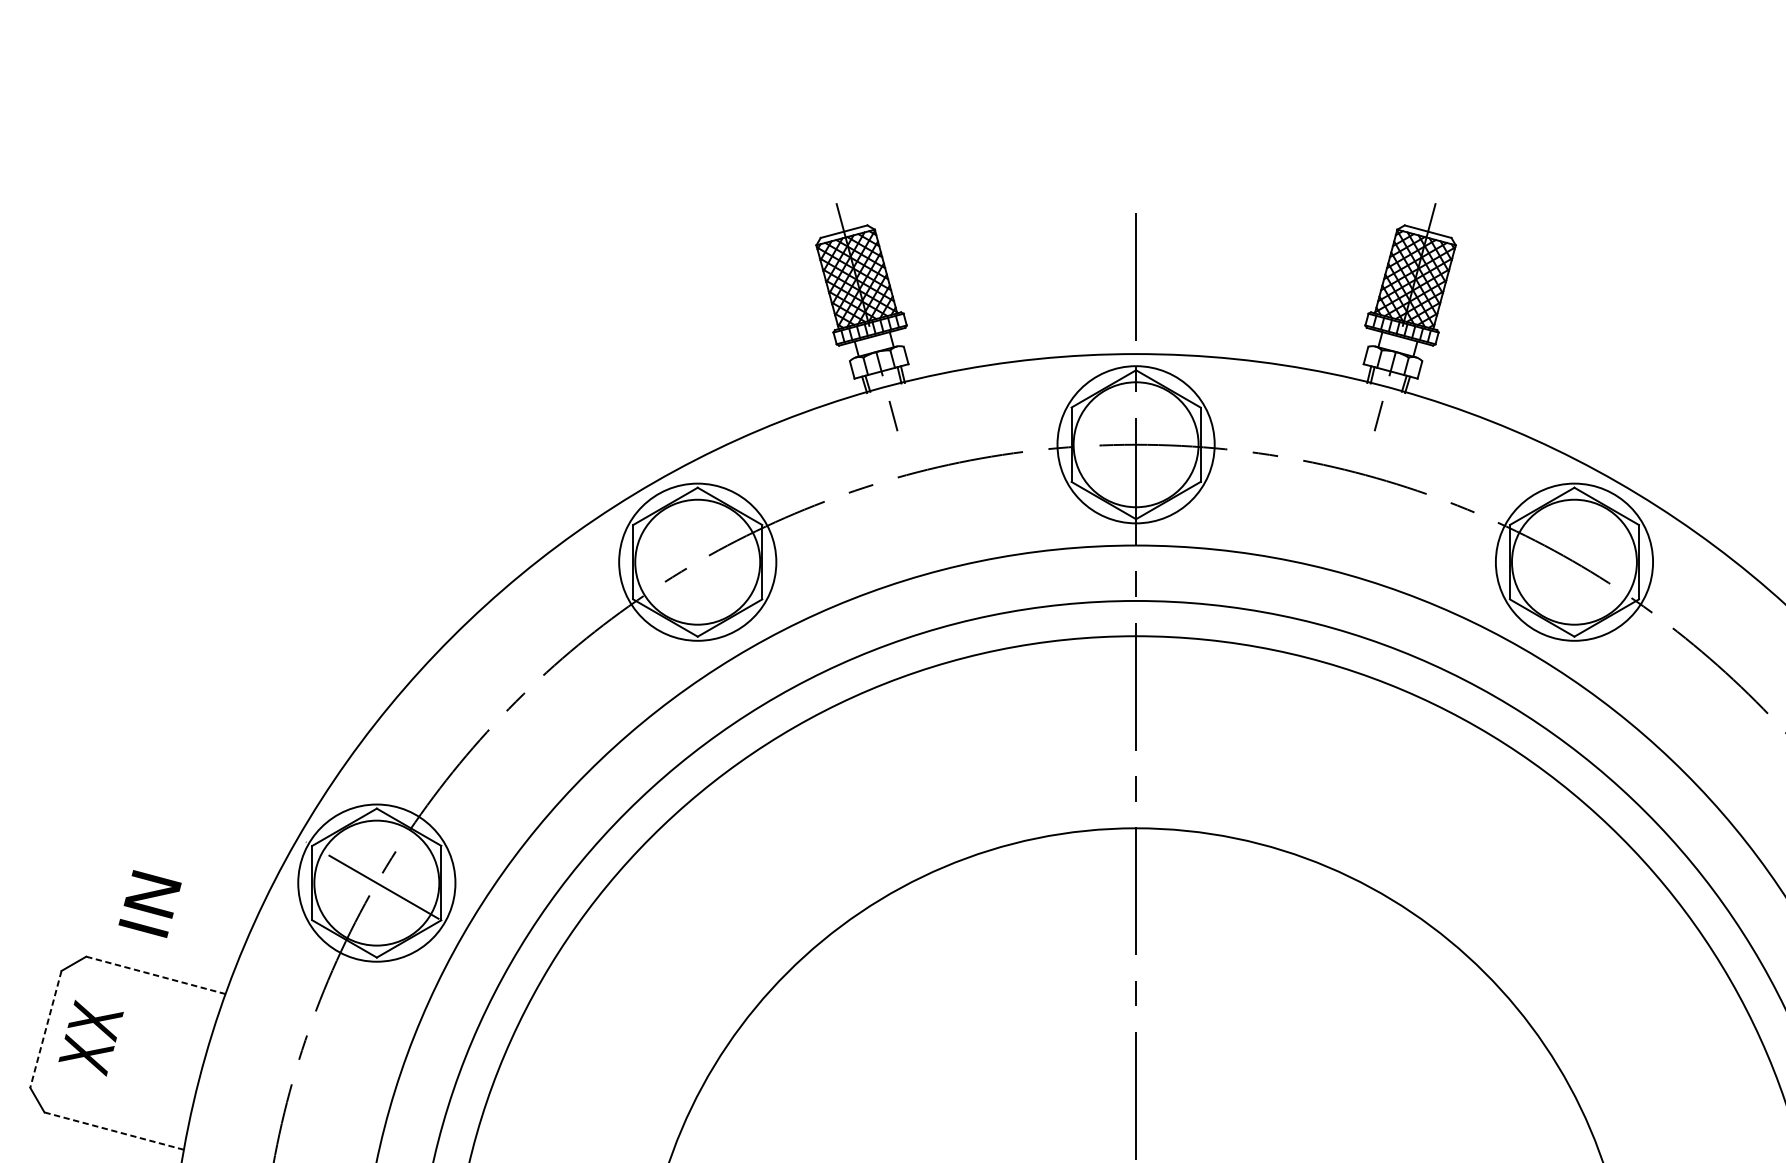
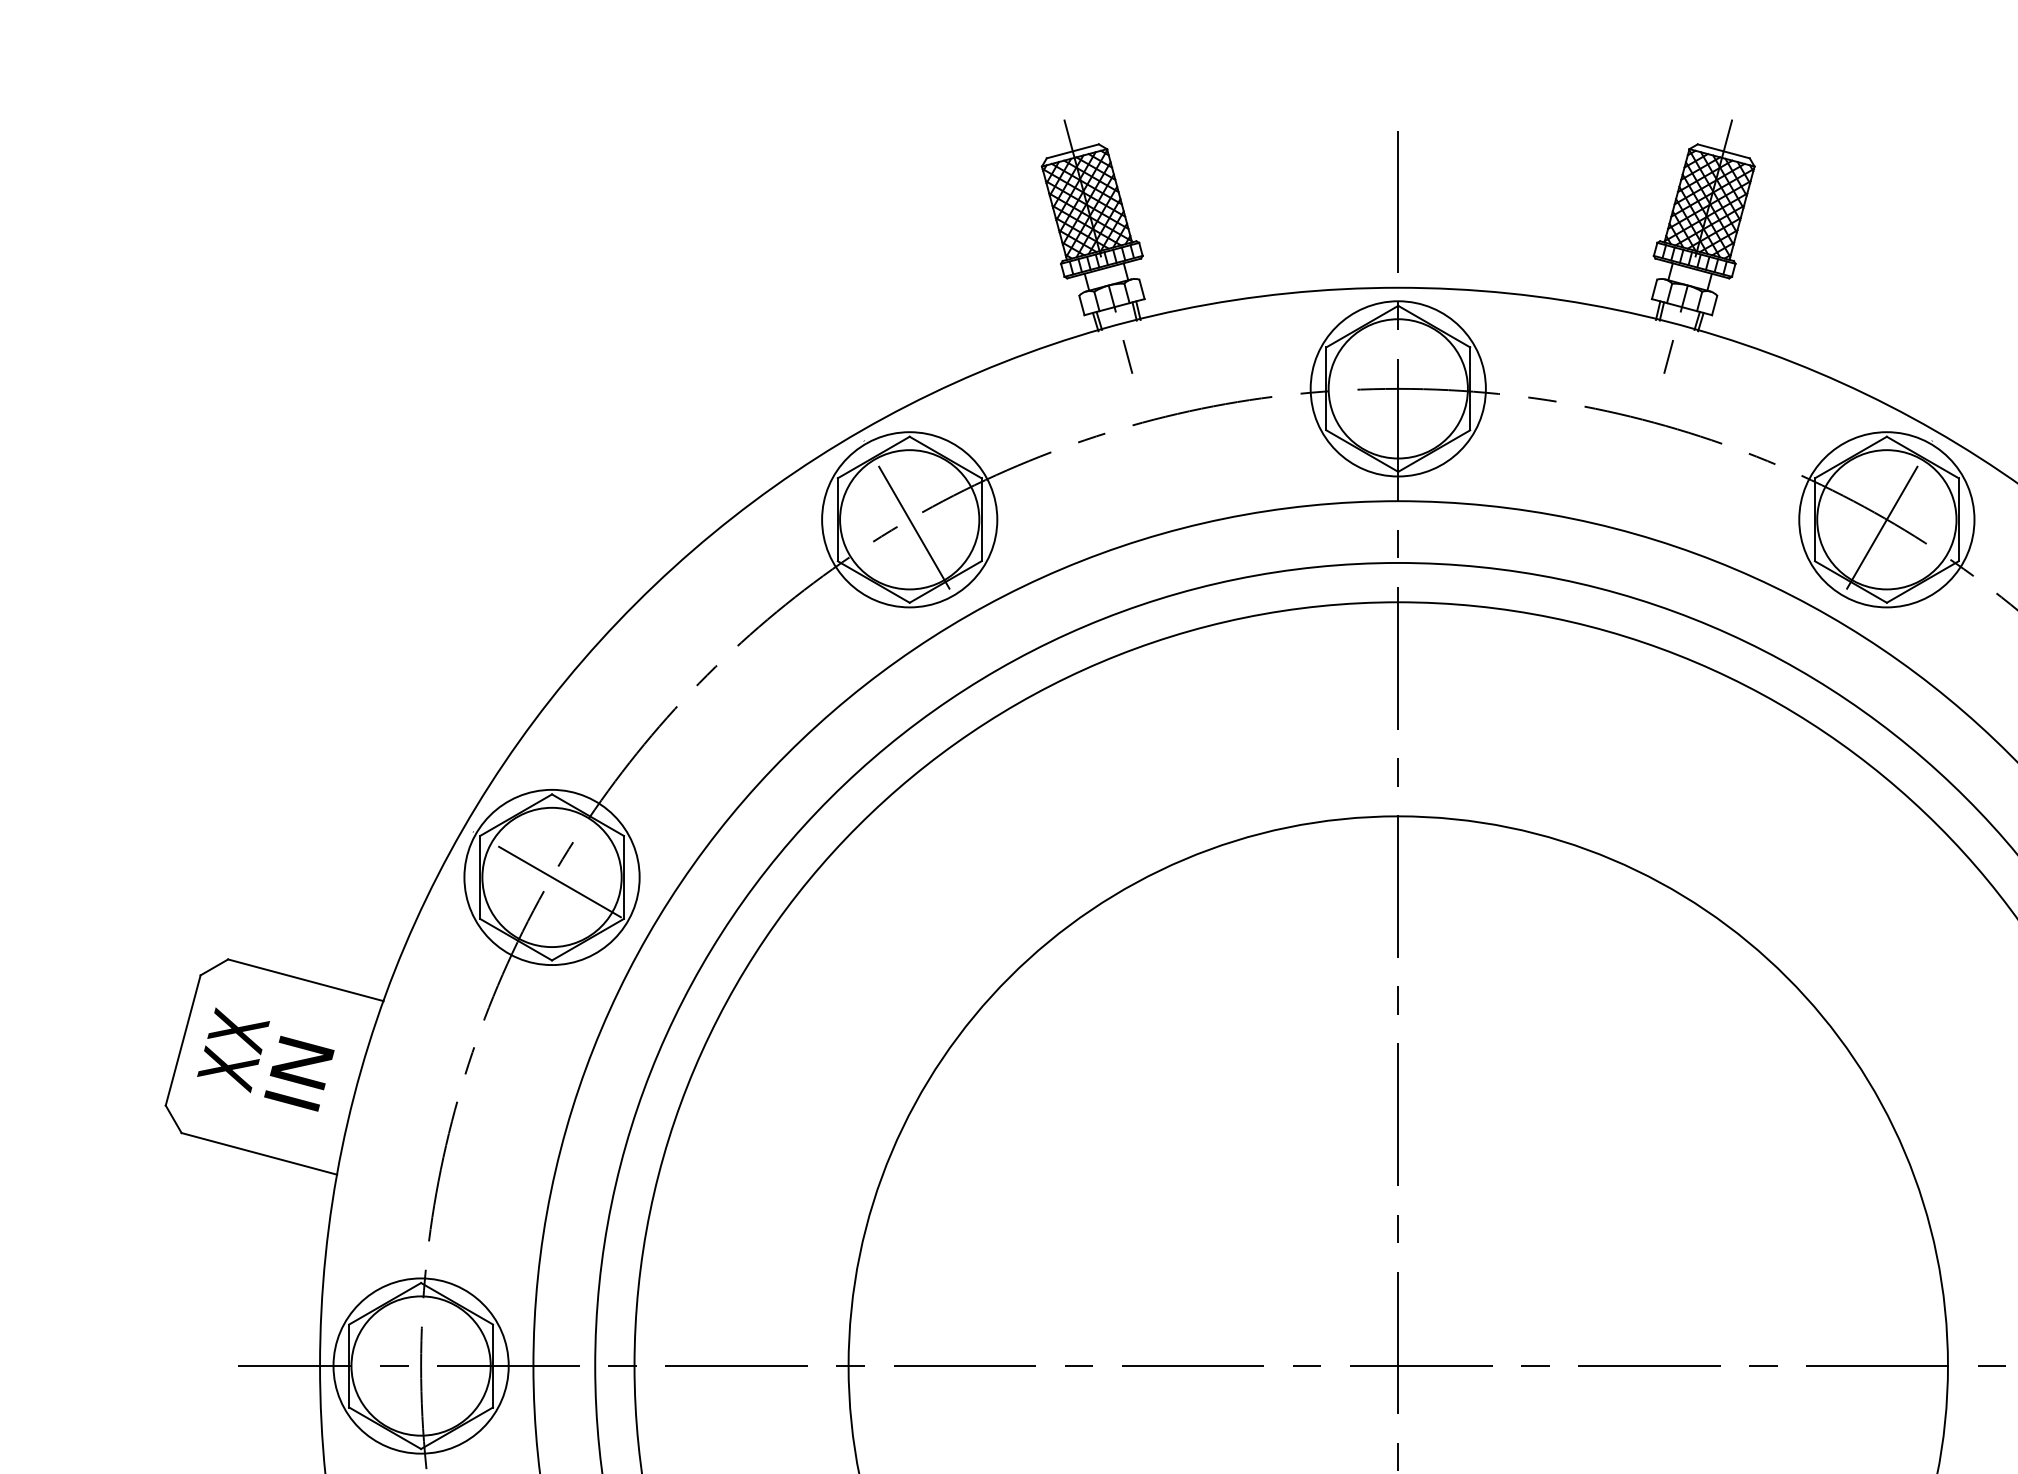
line: (694, 557) -> (906, 514), added
line: (1576, 557) -> (1889, 514), added
text: (150, 903) -> (299, 1073), moved
line: (156, 975) -> (306, 980), dashed -> solid
line: (46, 1029) -> (183, 1040), dashed -> solid
line: (114, 1130) -> (259, 1153), dashed -> solid

